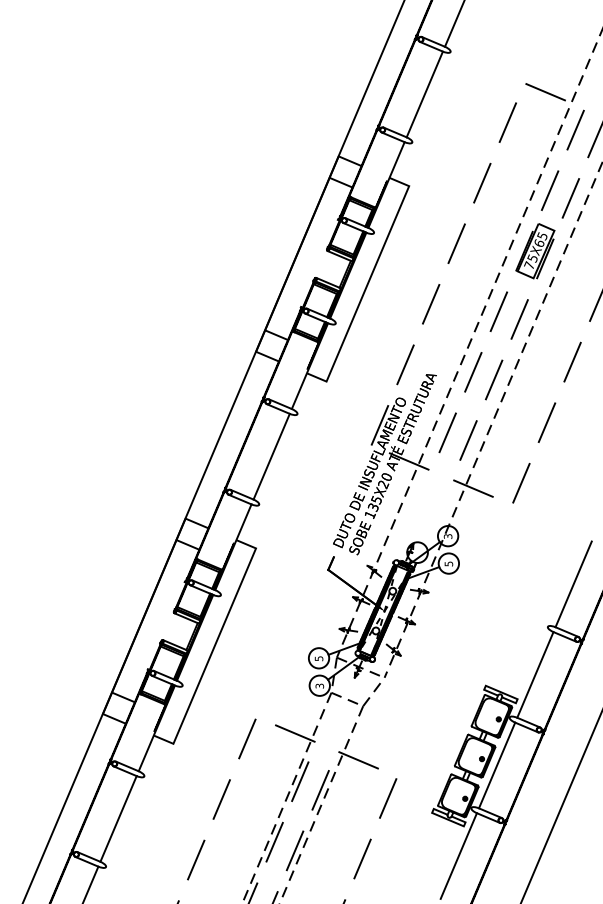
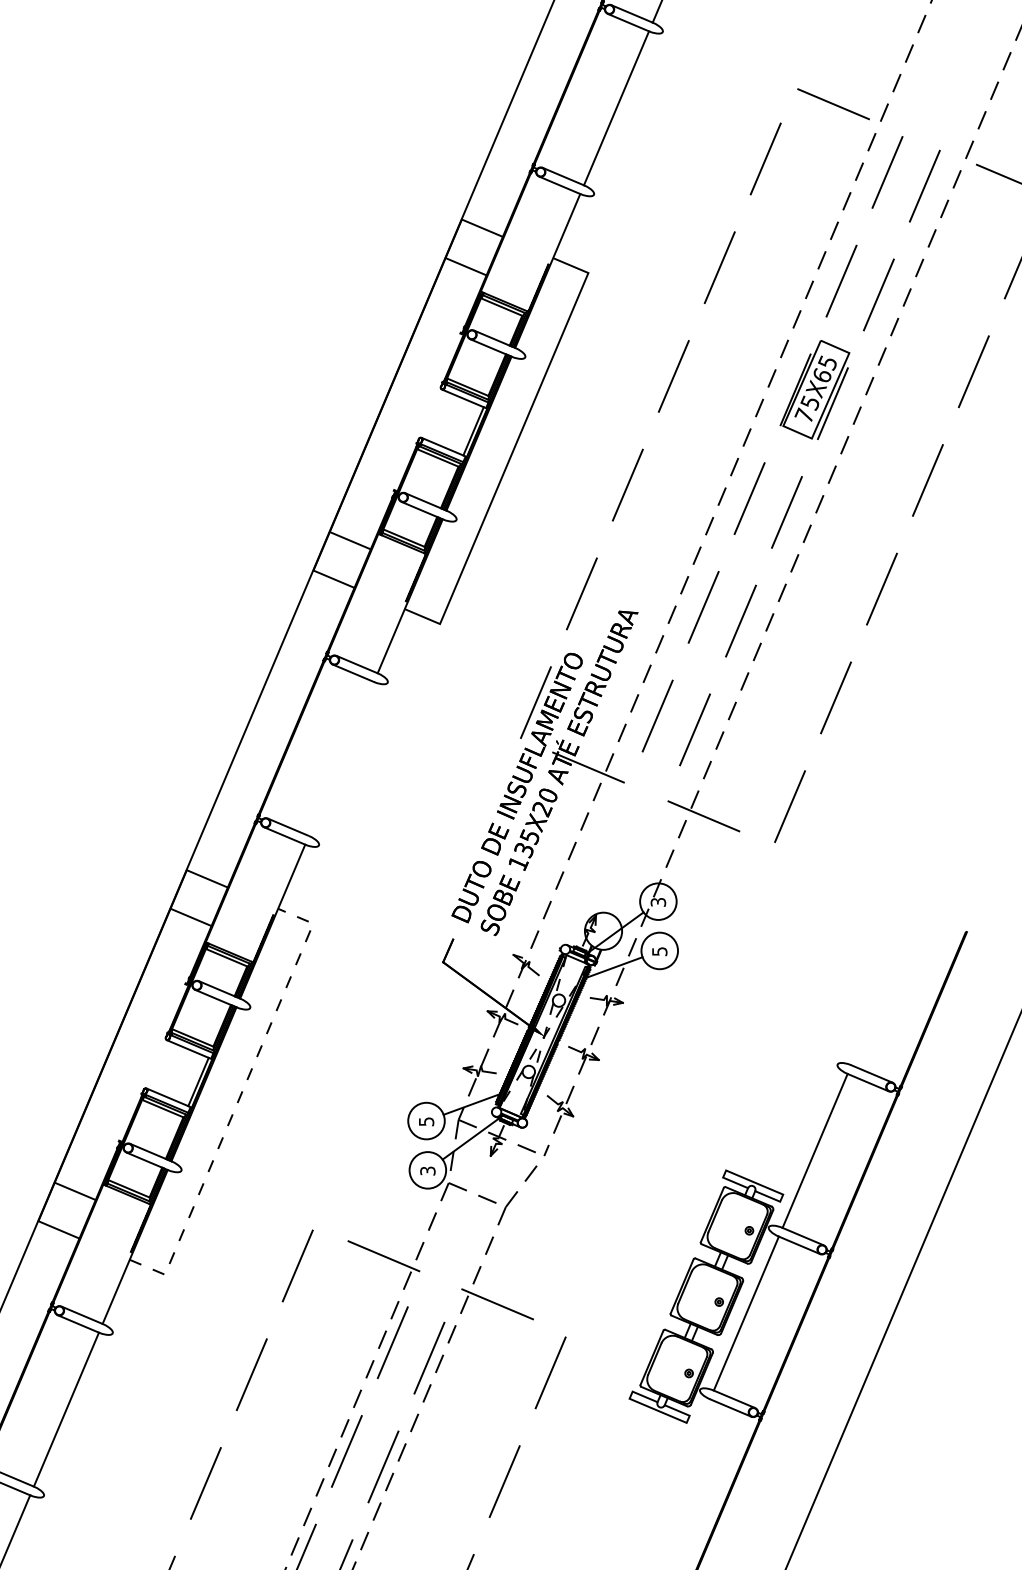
line: (271, 456) -> (341, 758), removed
line: (573, 584) -> (883, 988), removed
line: (214, 645) -> (238, 1098), solid -> dashed
line: (458, 855) -> (677, 1475), removed

